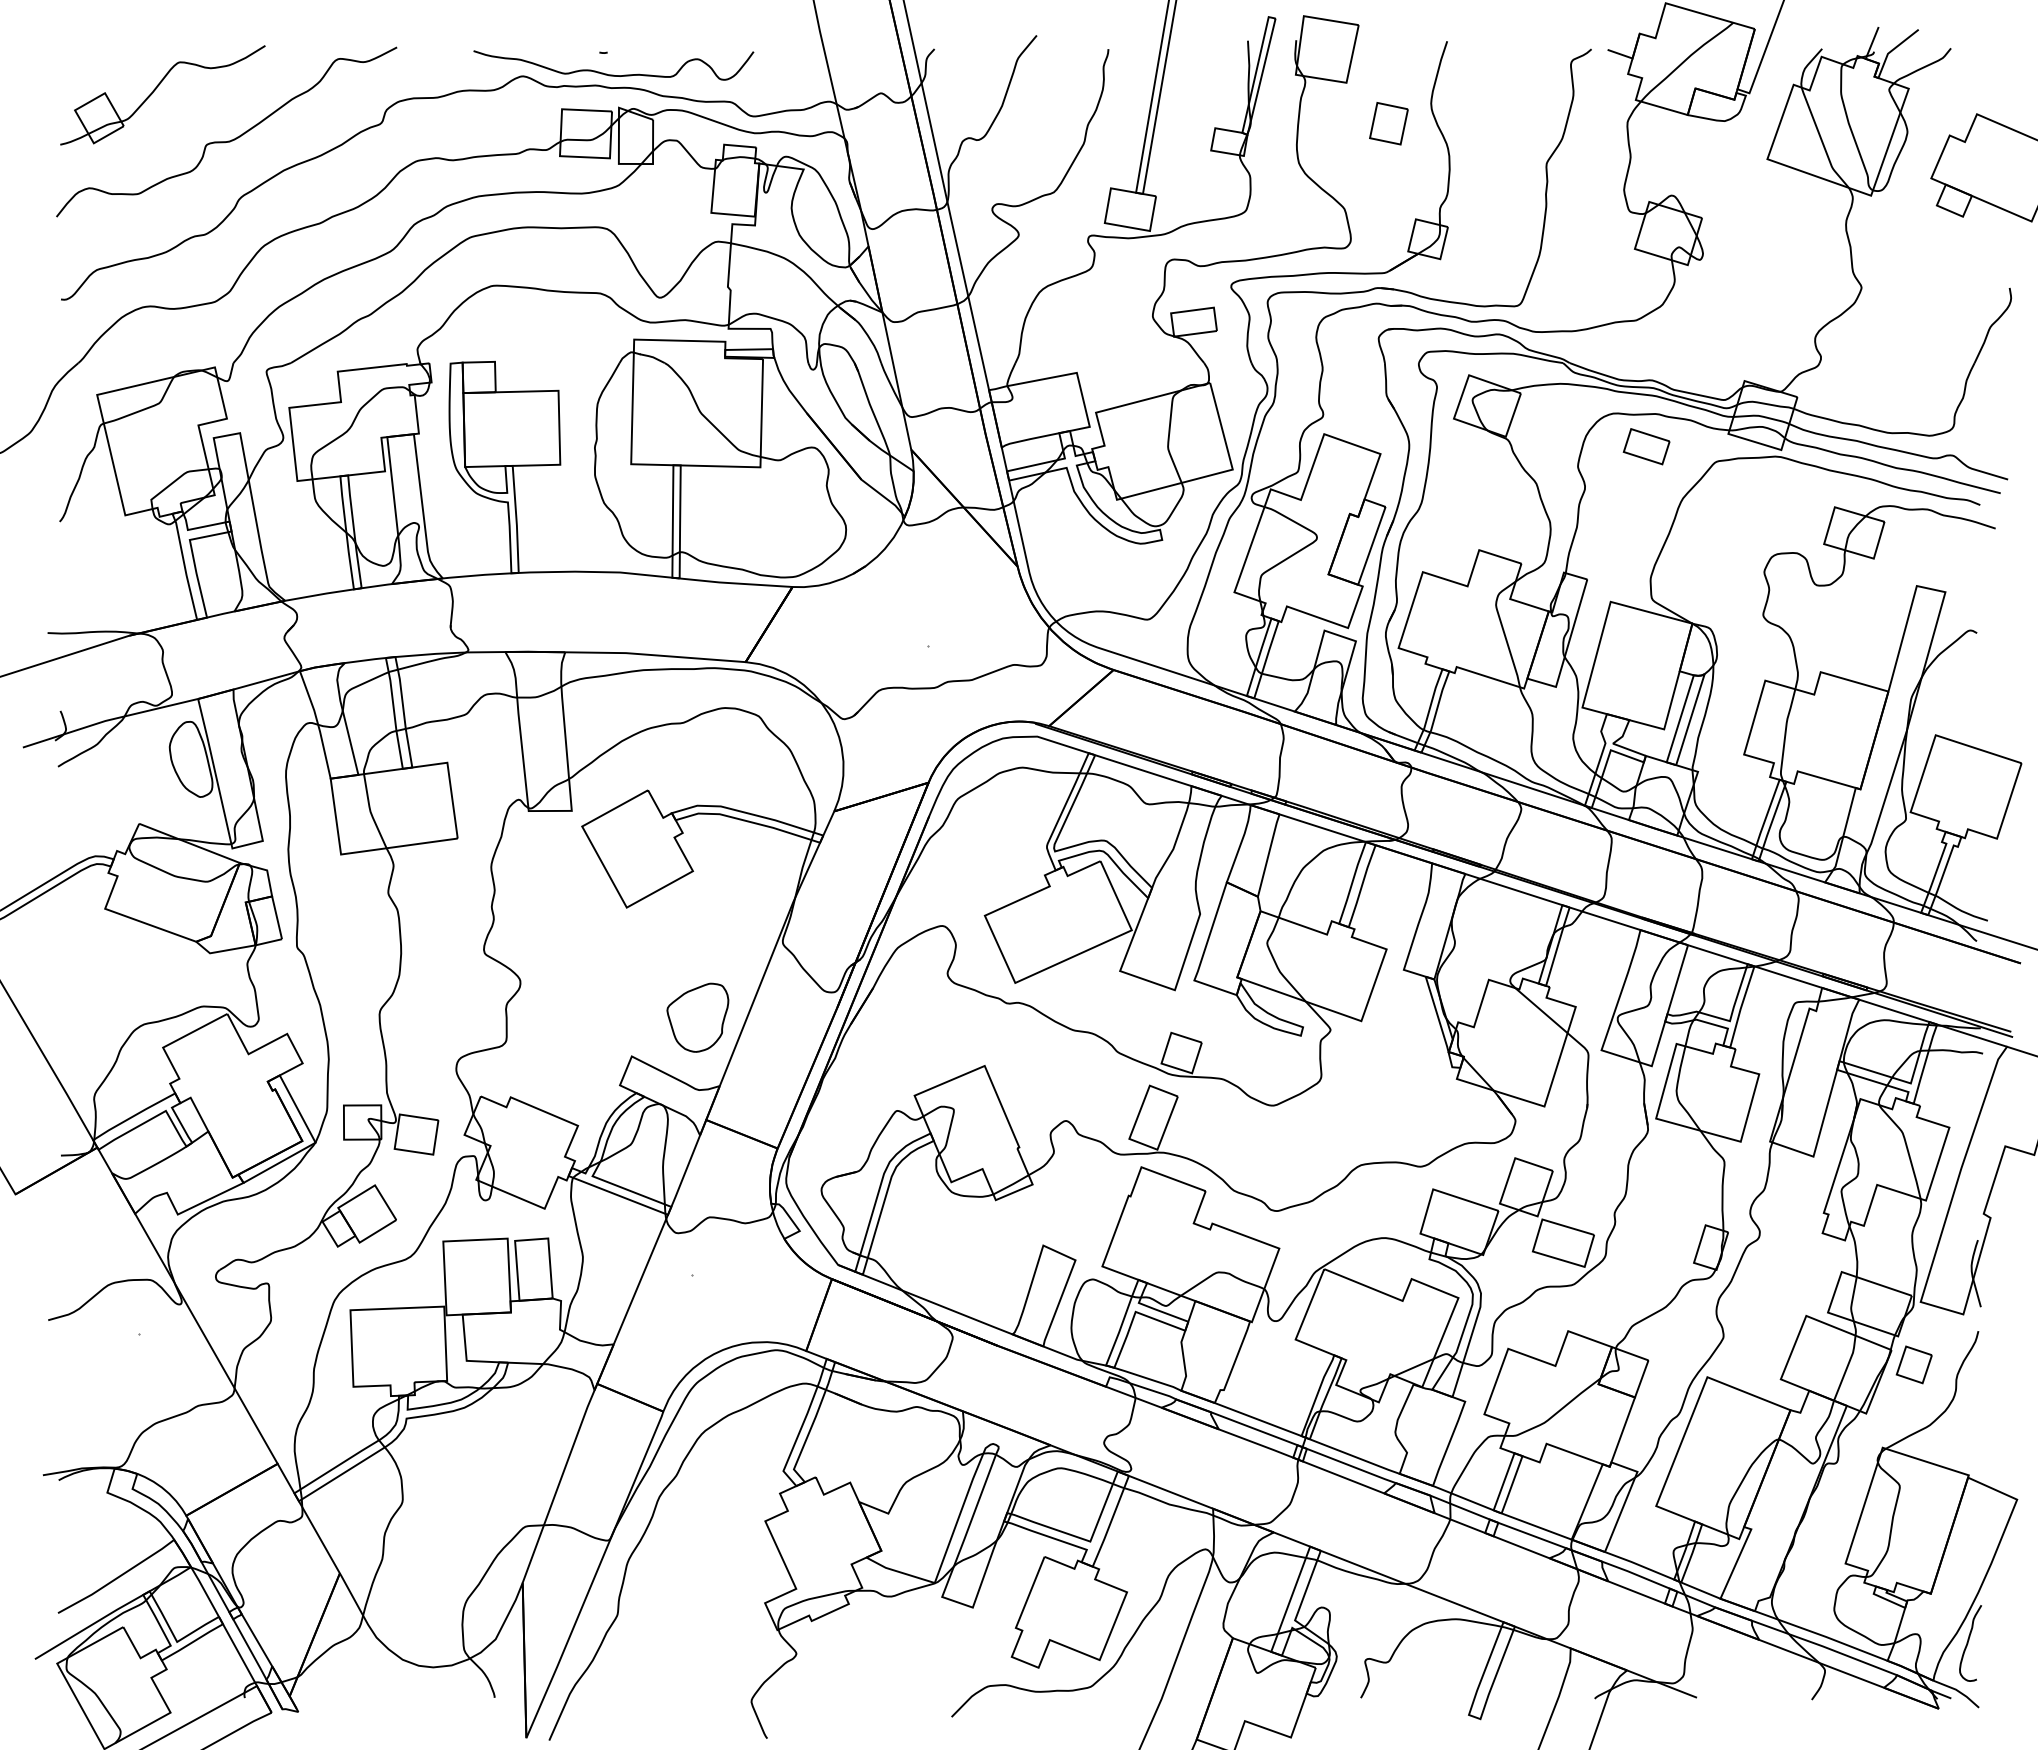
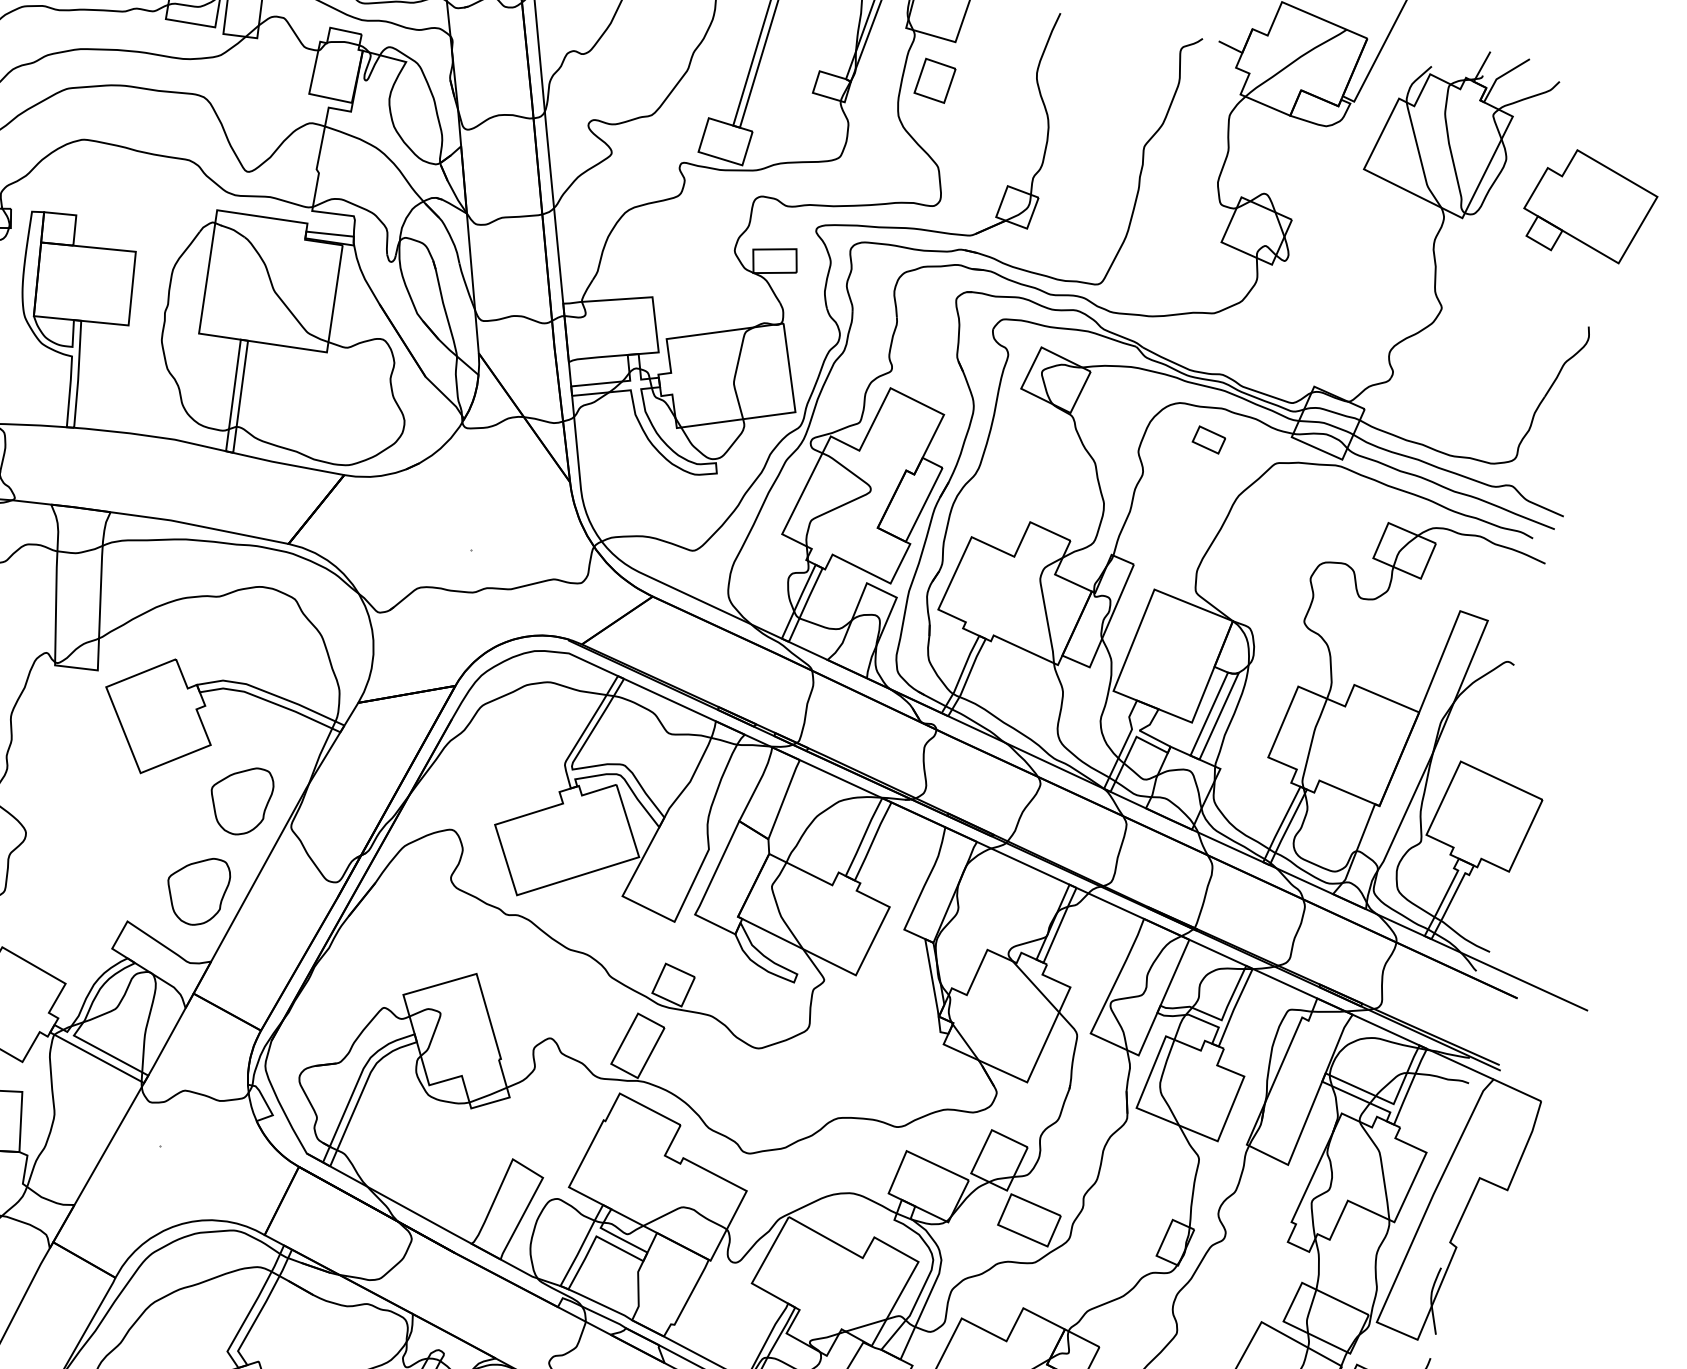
part: (1388, 123) -> (934, 80), moved
part: (1646, 446) -> (1208, 439), size x0.7
part: (729, 922) -> (240, 800), added

